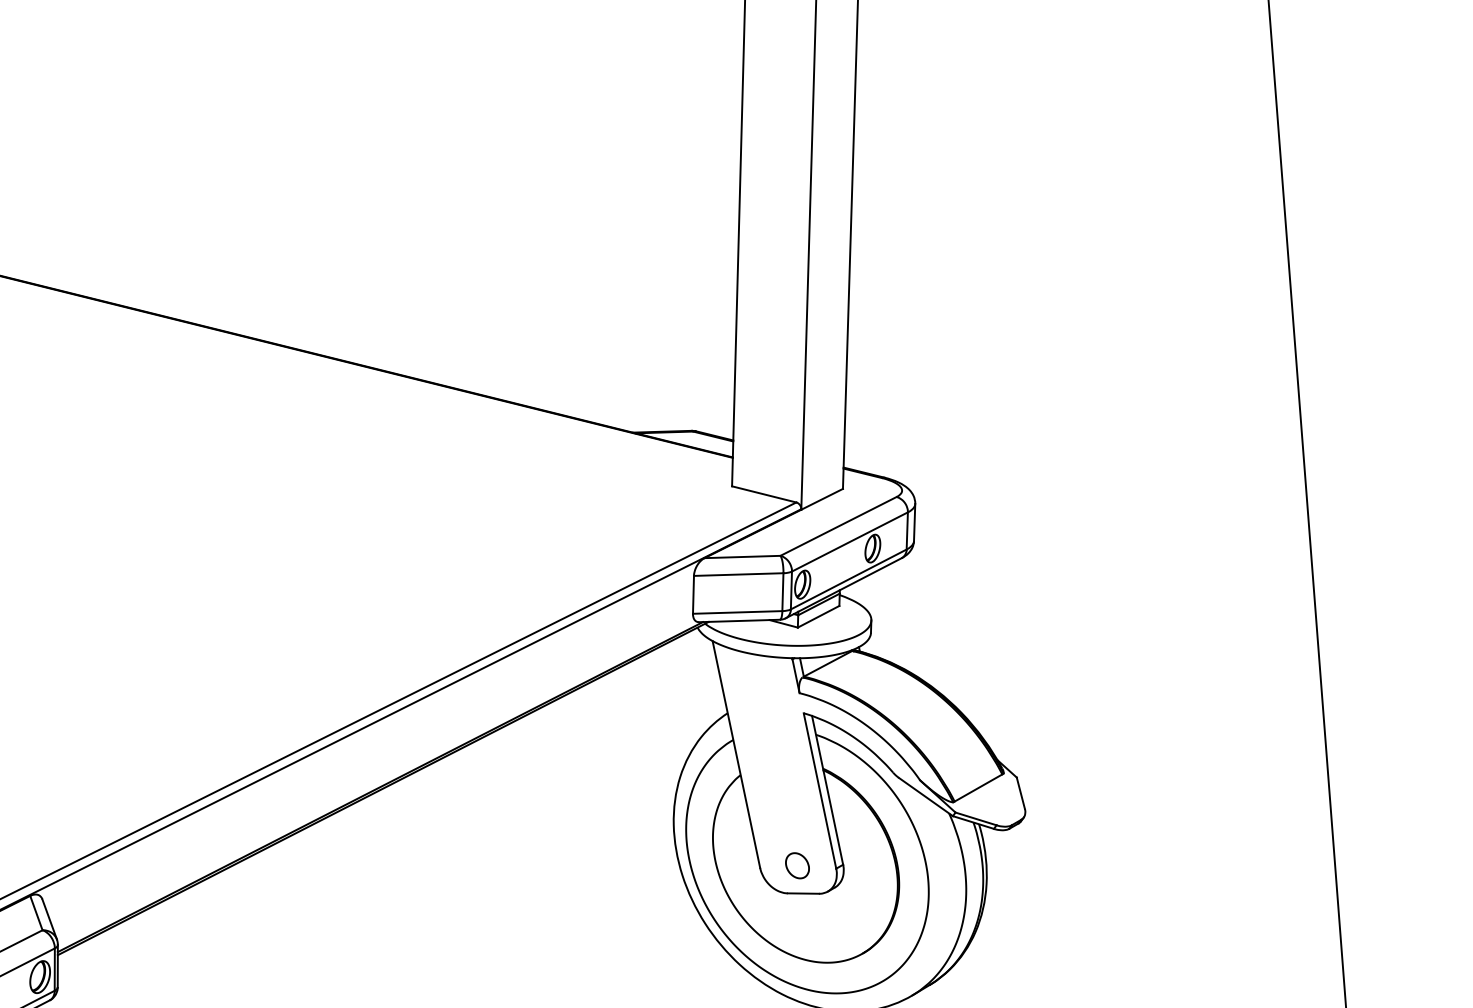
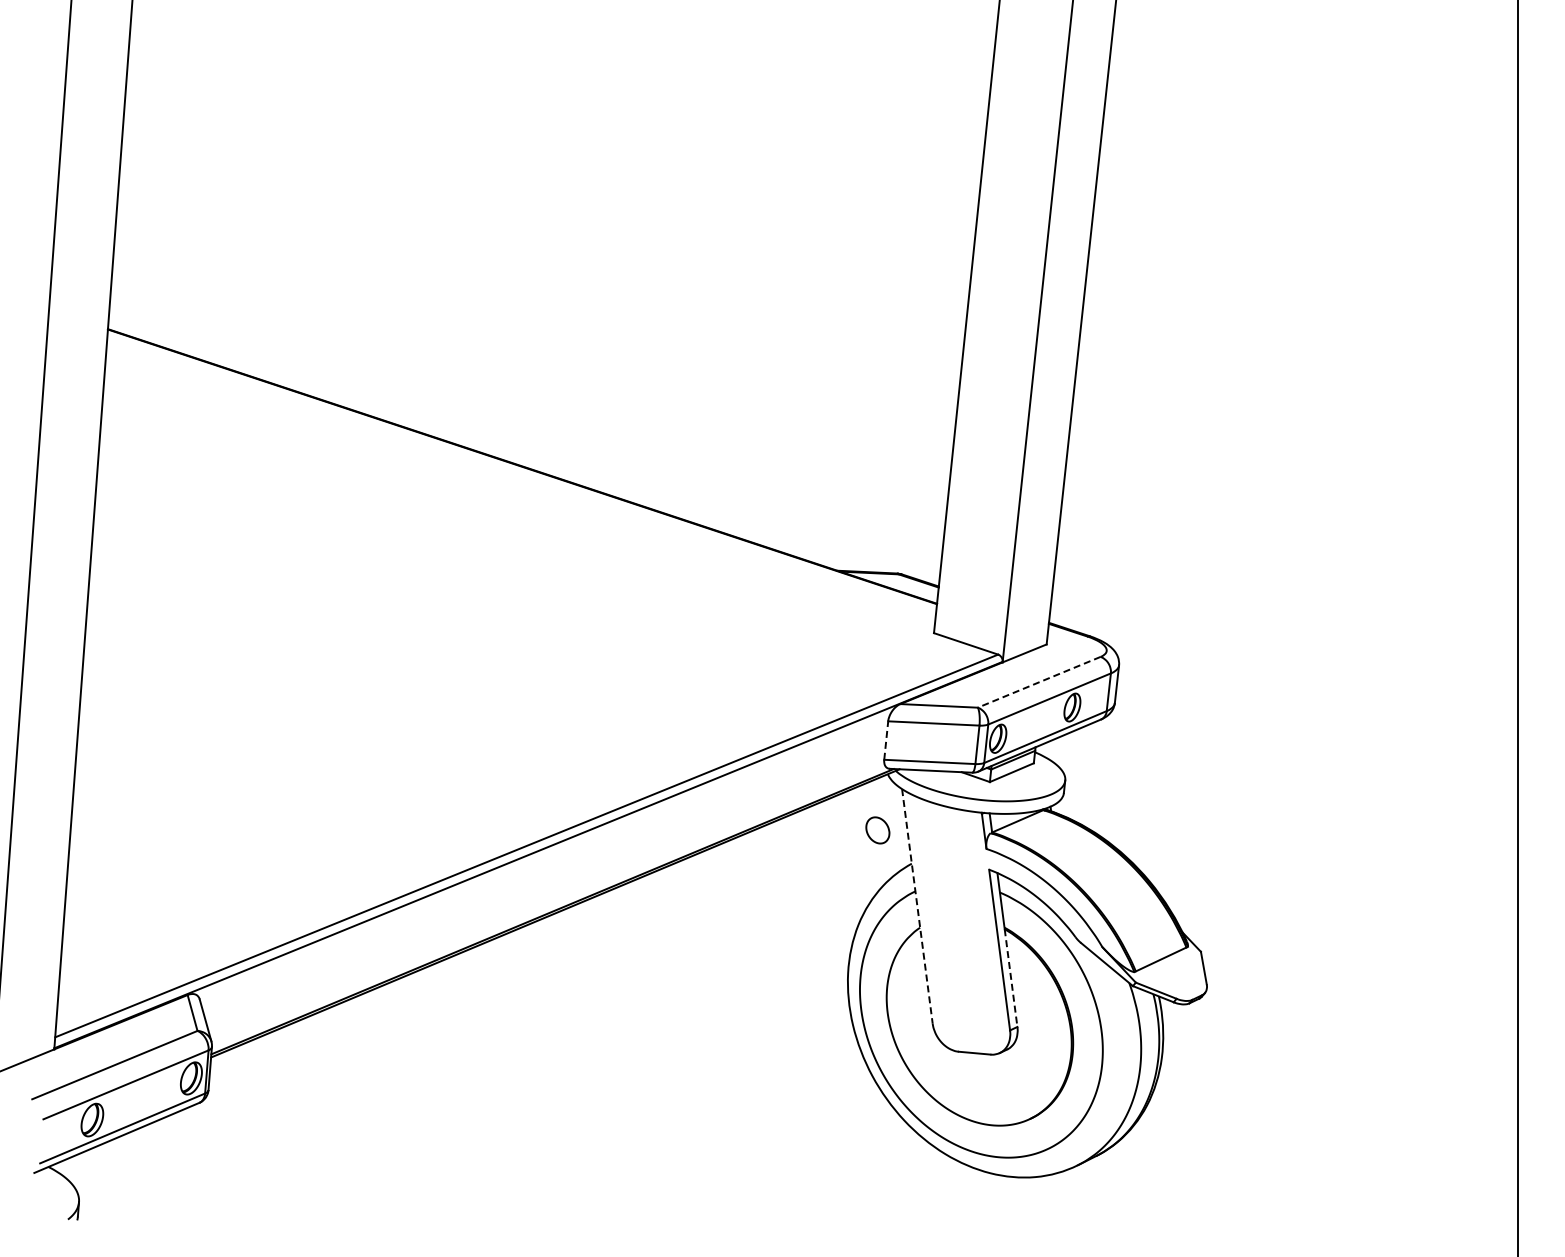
line: (837, 526) -> (1038, 682), solid -> dashed
line: (693, 594) -> (886, 740), solid -> dashed
line: (736, 754) -> (917, 906), solid -> dashed
line: (833, 817) -> (1011, 978), solid -> dashed
part: (797, 865) -> (877, 830), moved

